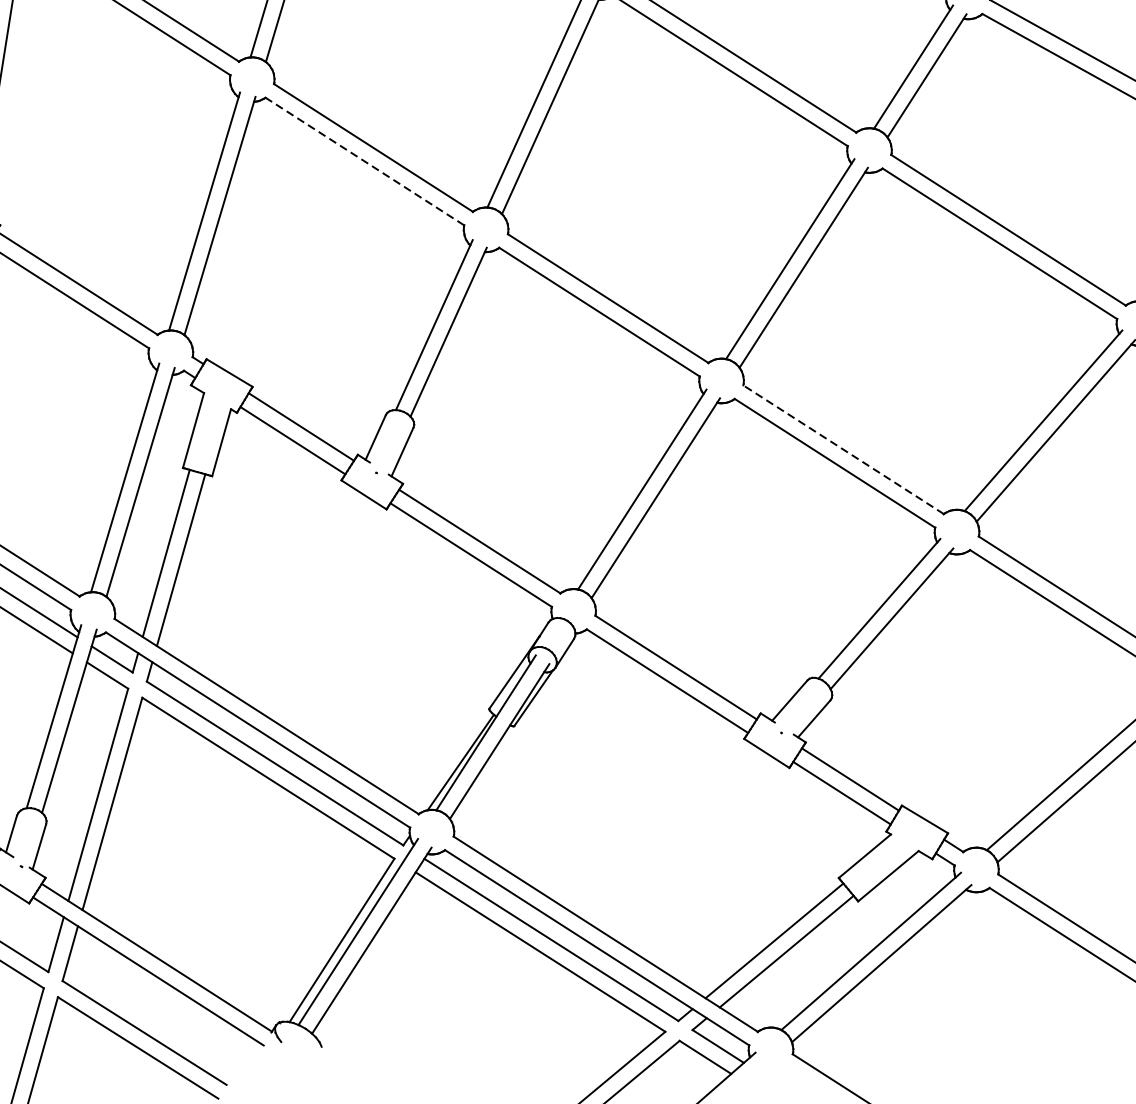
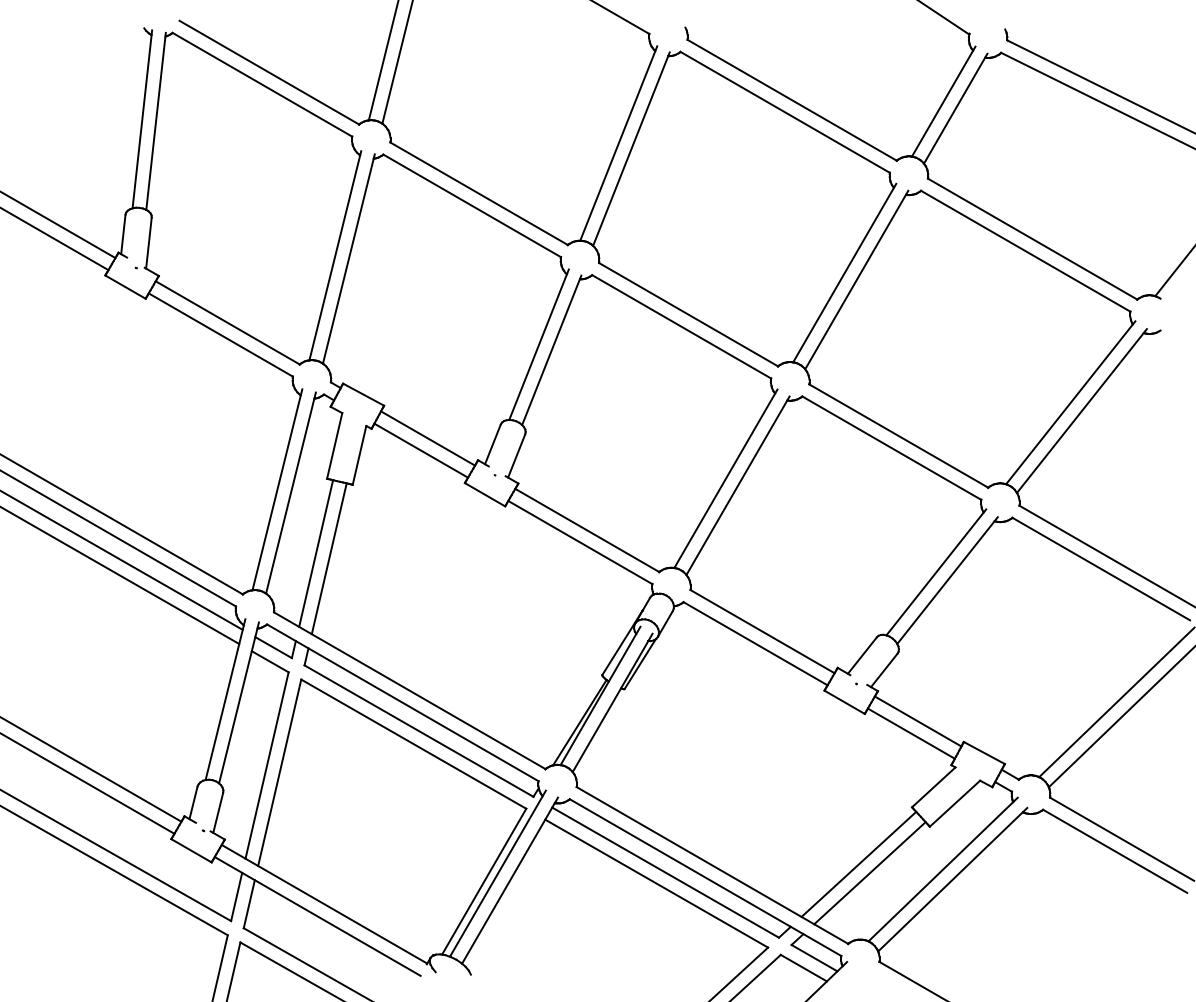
line: (365, 161) -> (472, 205), dashed -> solid
line: (843, 449) -> (898, 435), dashed -> solid

